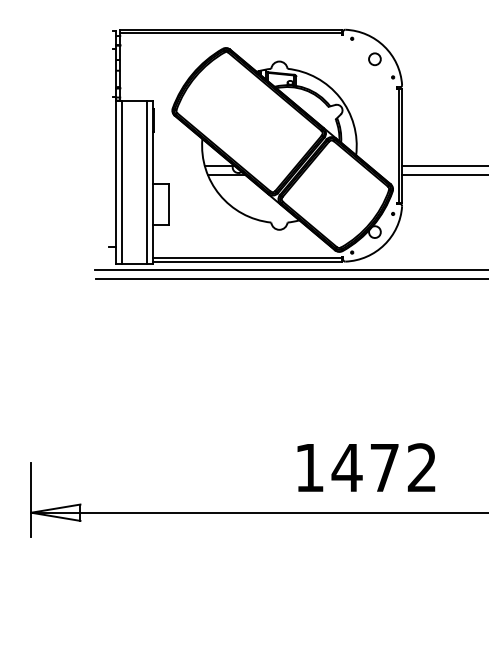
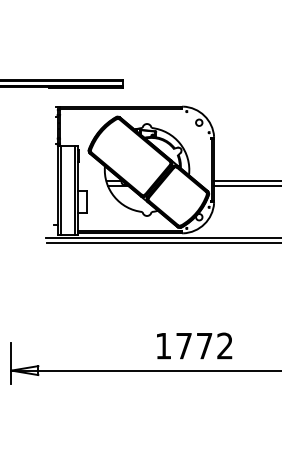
text: (346, 468) -> (183, 346), 1472 -> 1772

